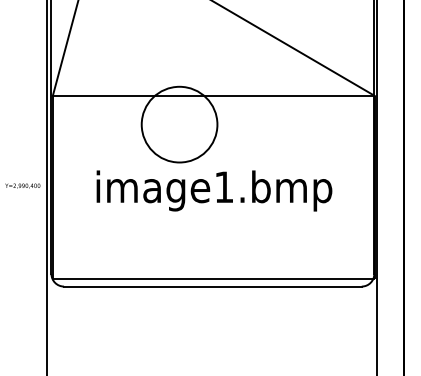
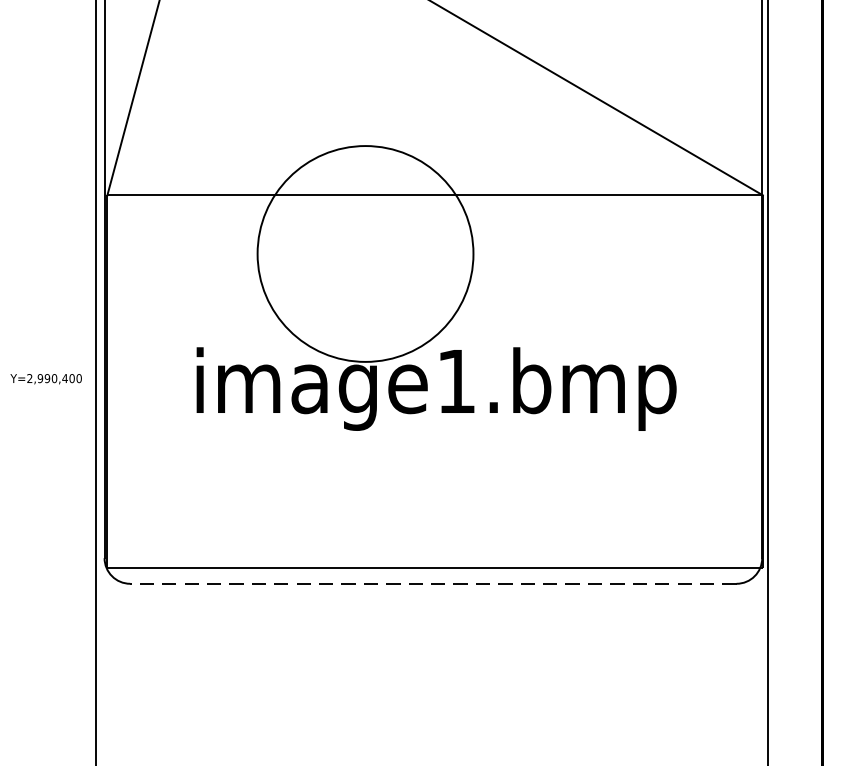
circle: (179, 124) -> (365, 253), size x1.4
line: (212, 286) -> (432, 583), solid -> dashed

